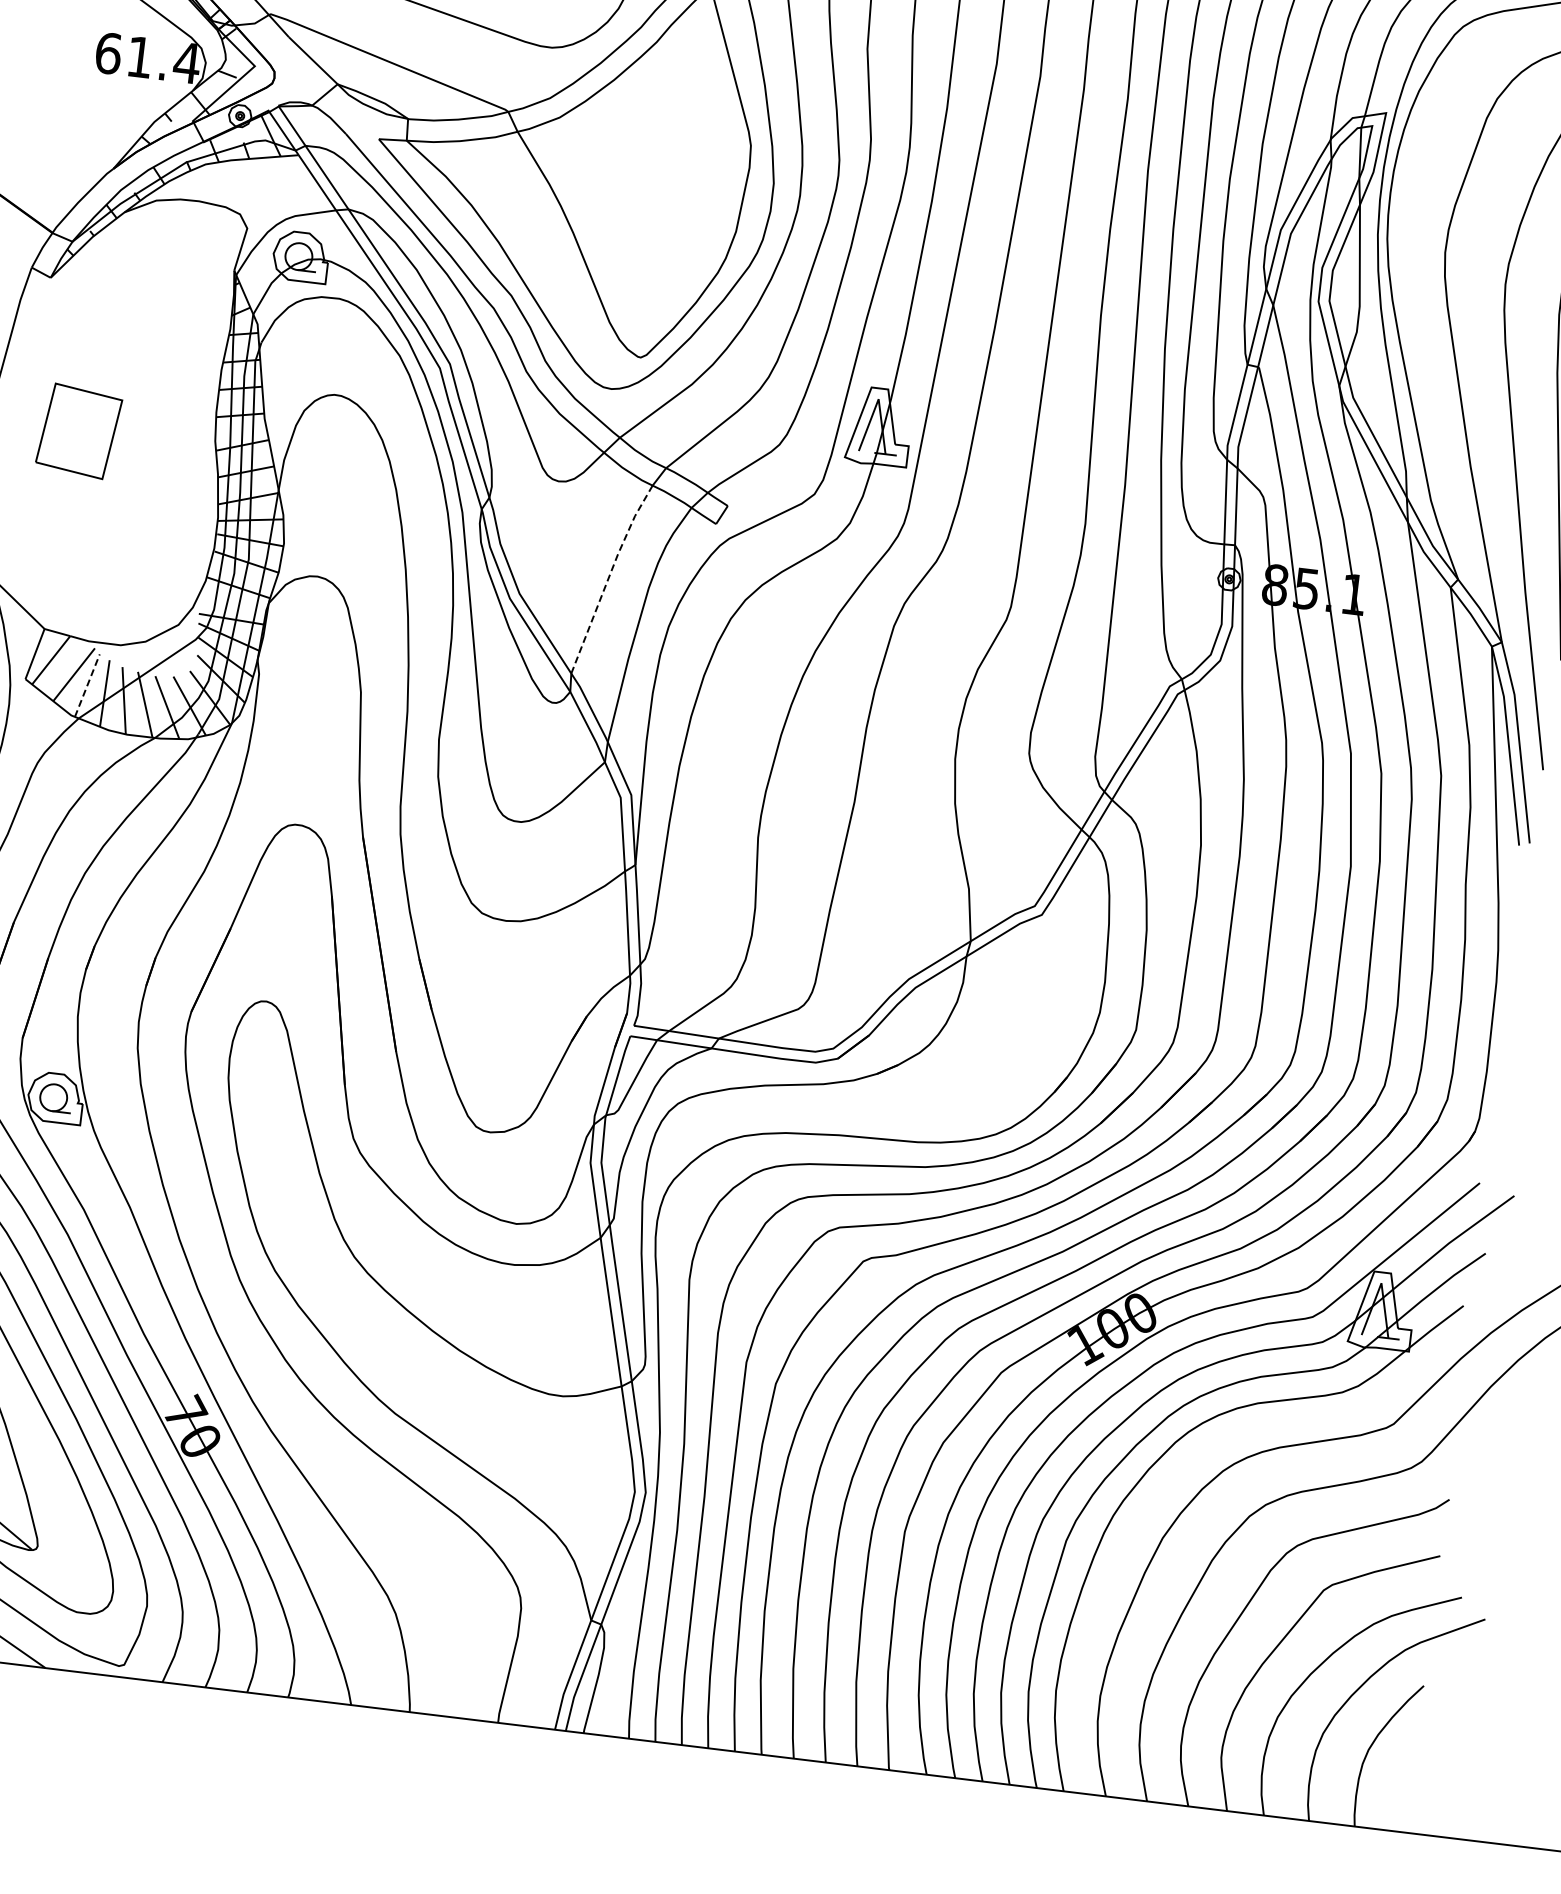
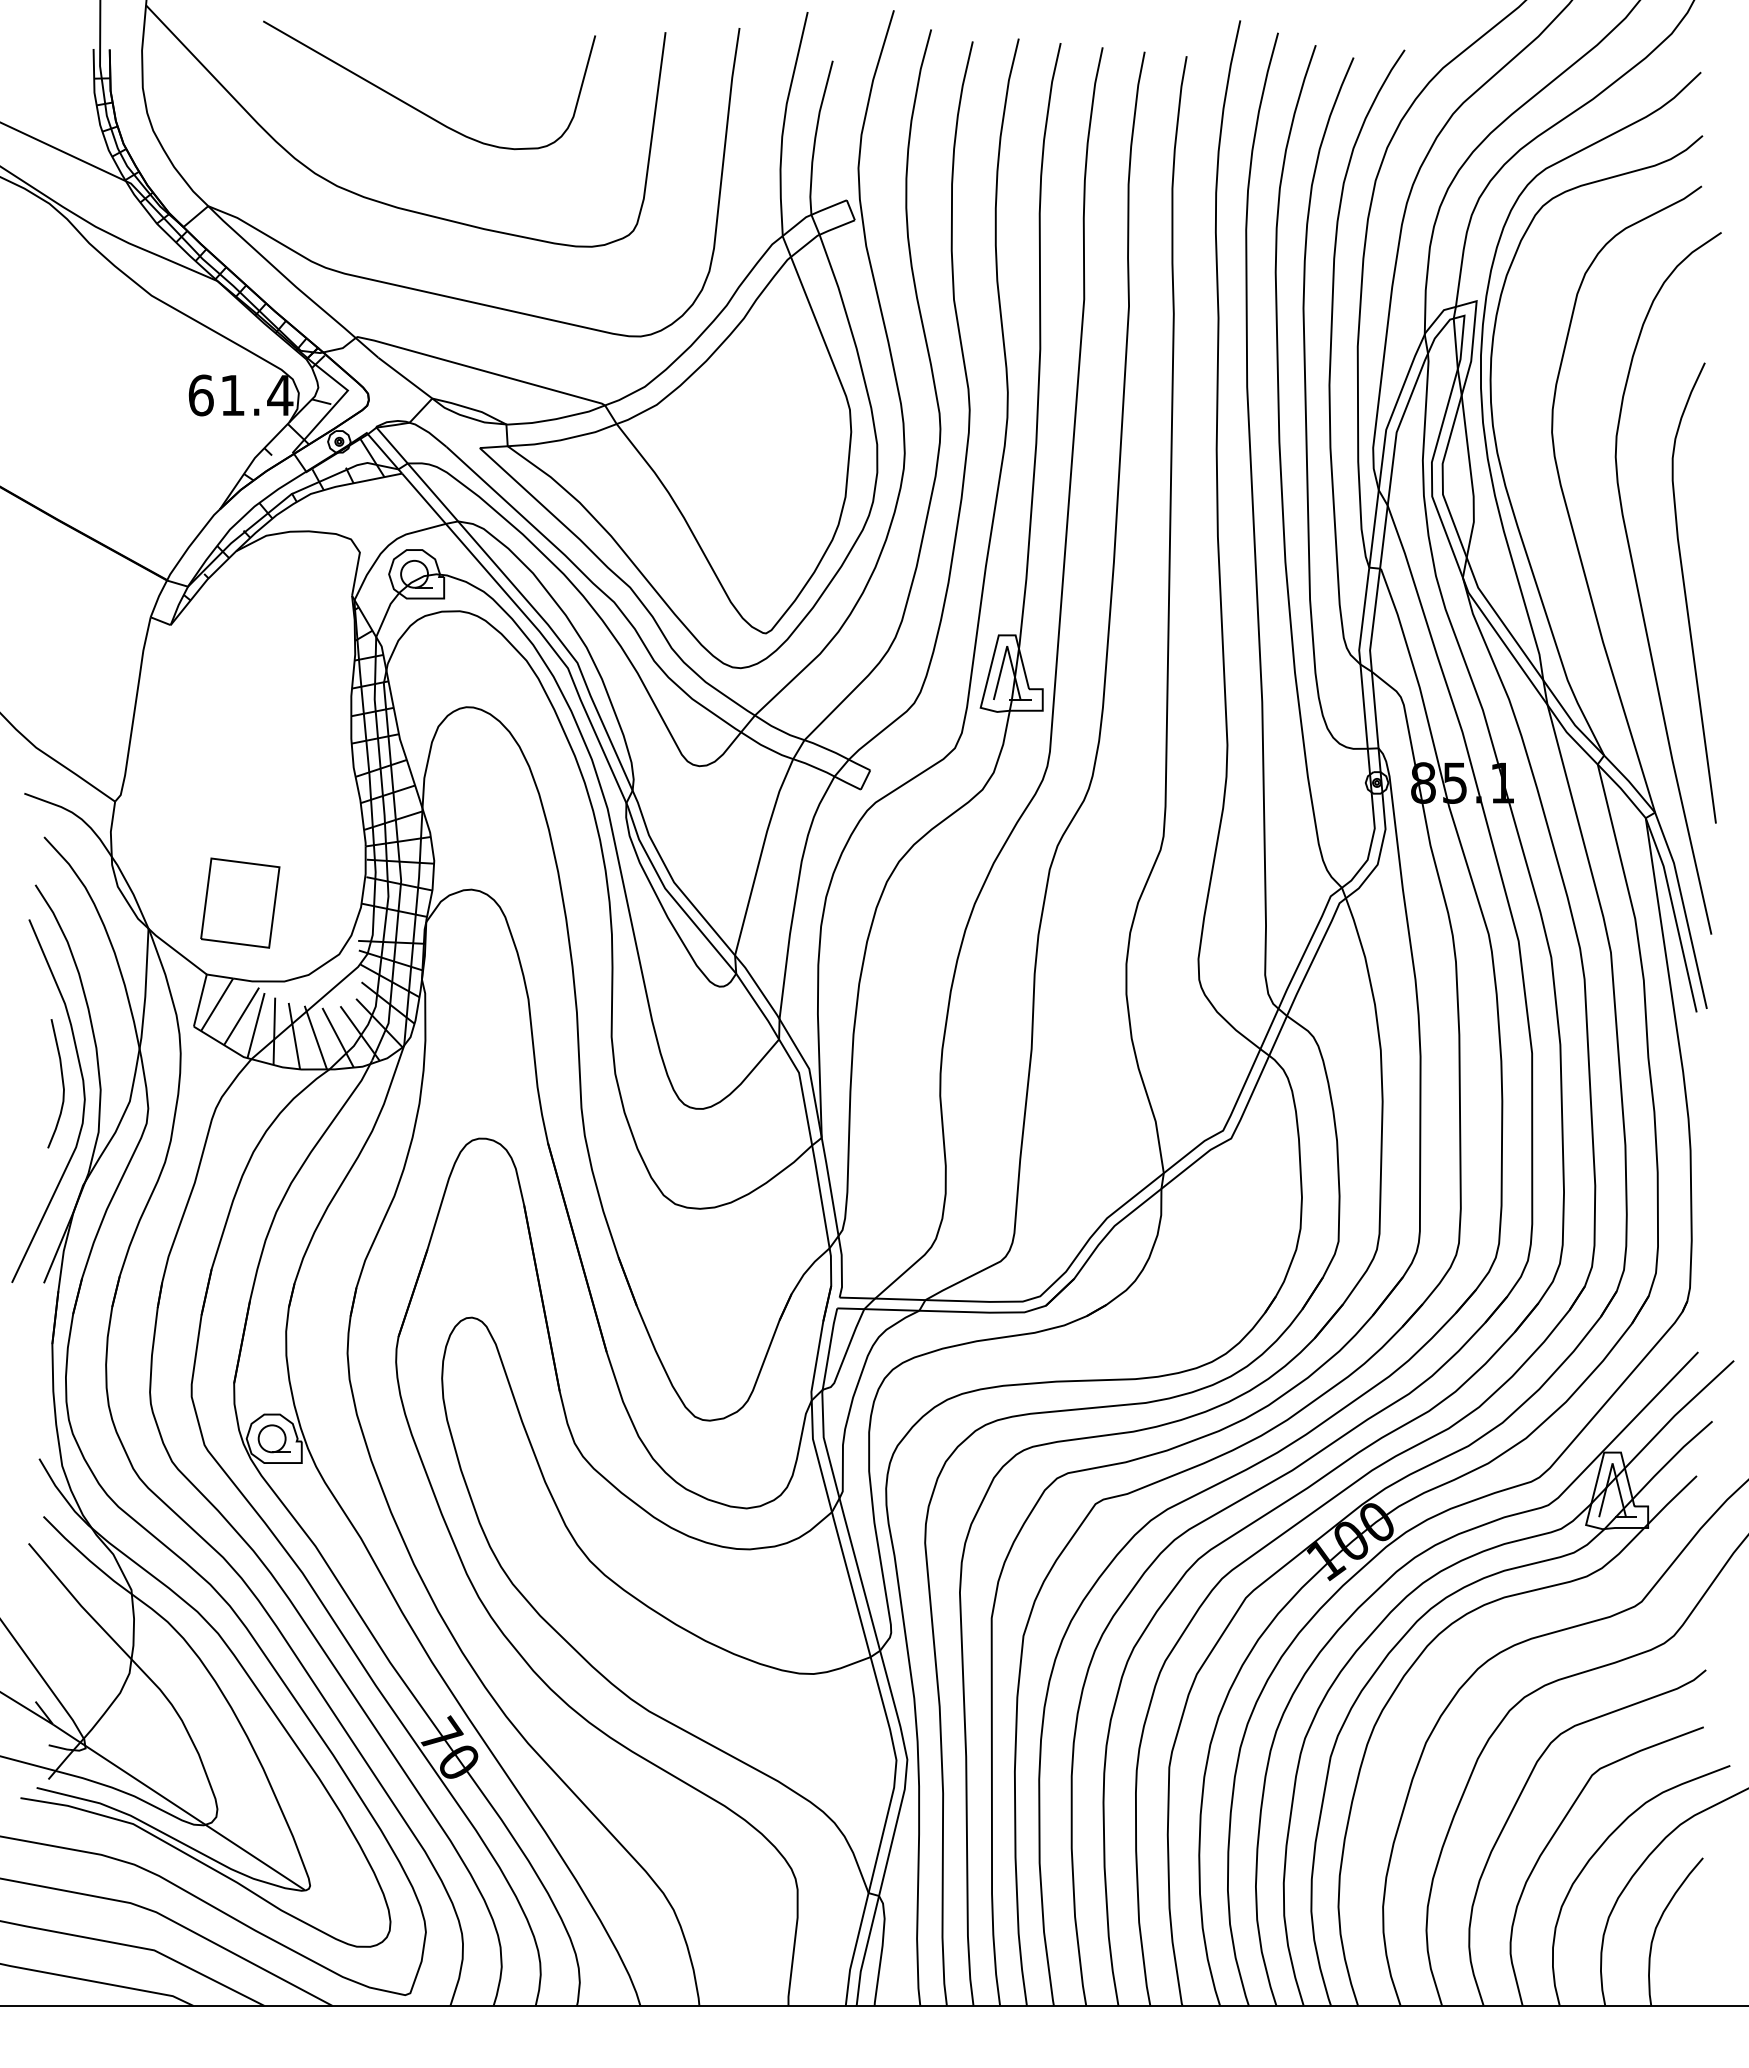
part: (79, 430) -> (240, 902), moved
line: (608, 577) -> (760, 855), dashed -> solid
line: (87, 685) -> (256, 1025), dashed -> solid

